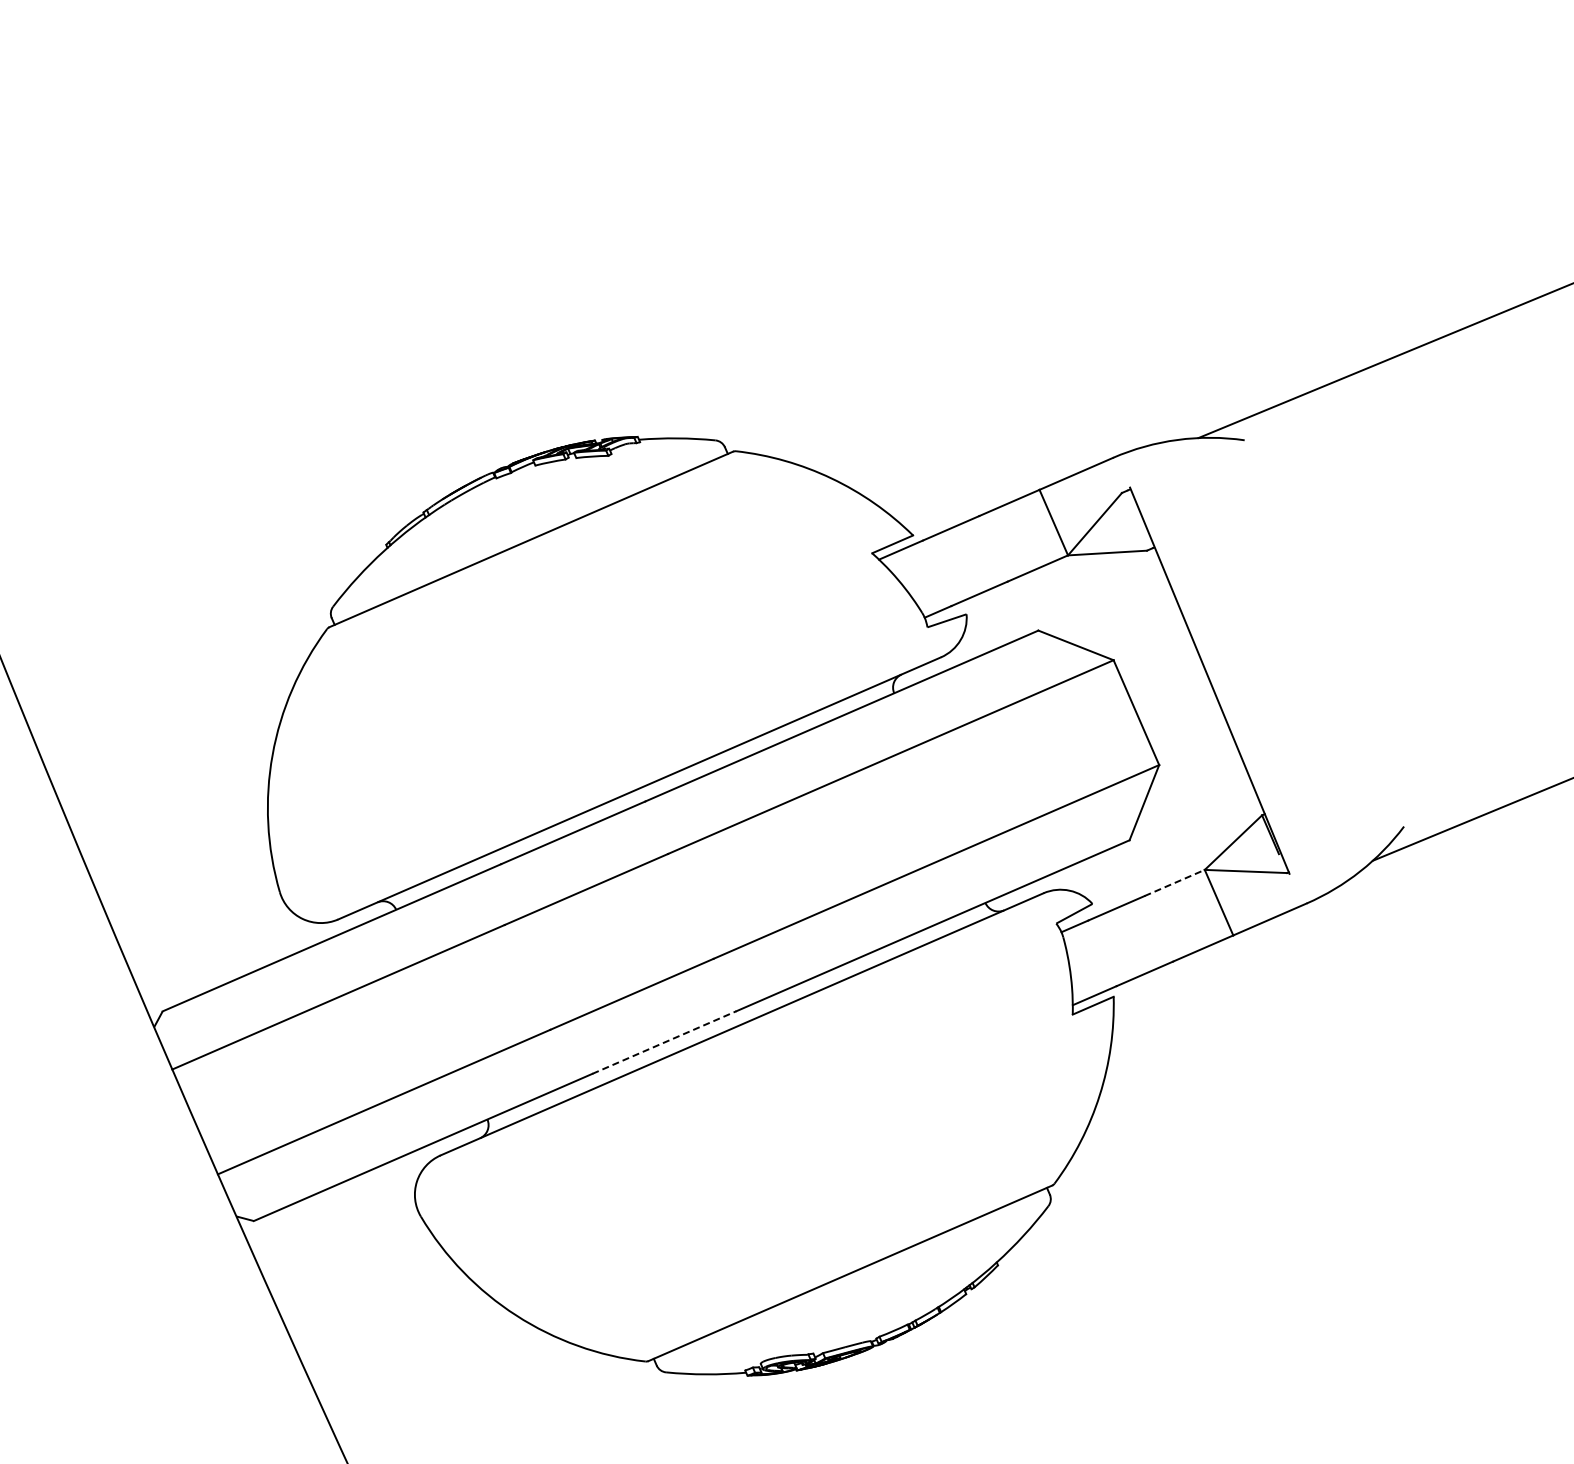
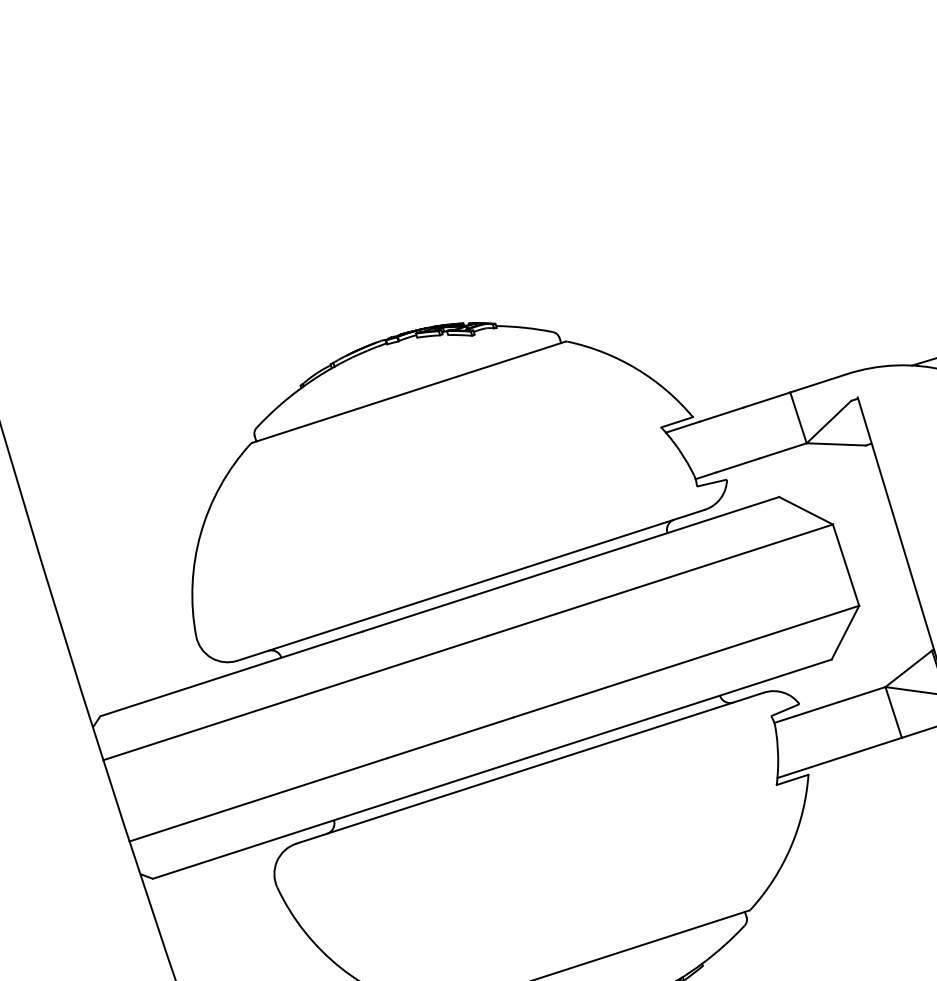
line: (1174, 883) -> (861, 694), dashed -> solid
line: (664, 1042) -> (471, 775), dashed -> solid

